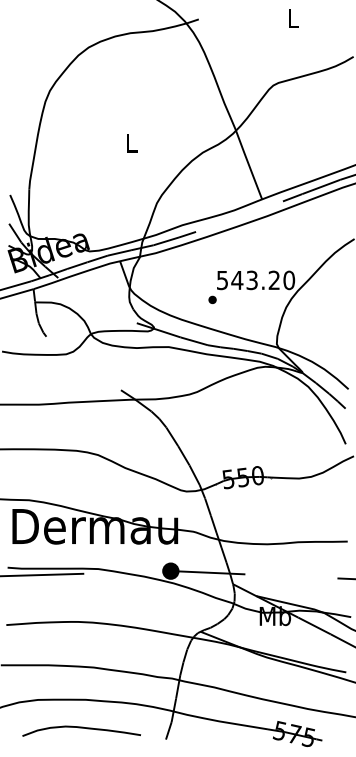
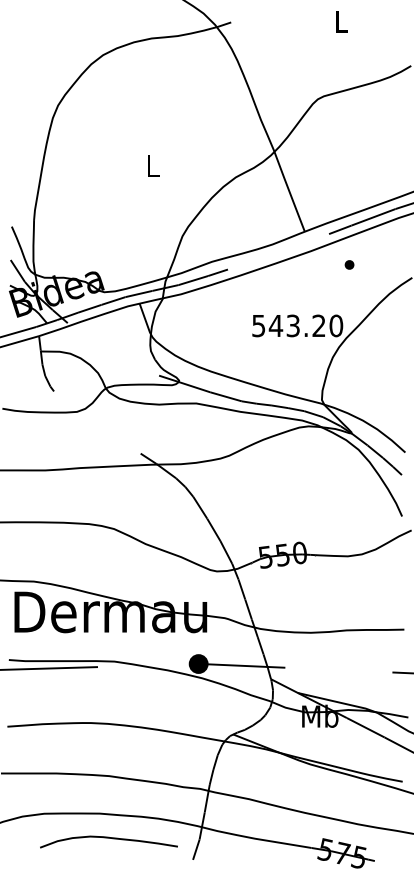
part: (212, 299) -> (349, 264), moved
curve: (81, 728) -> (108, 838), moved

